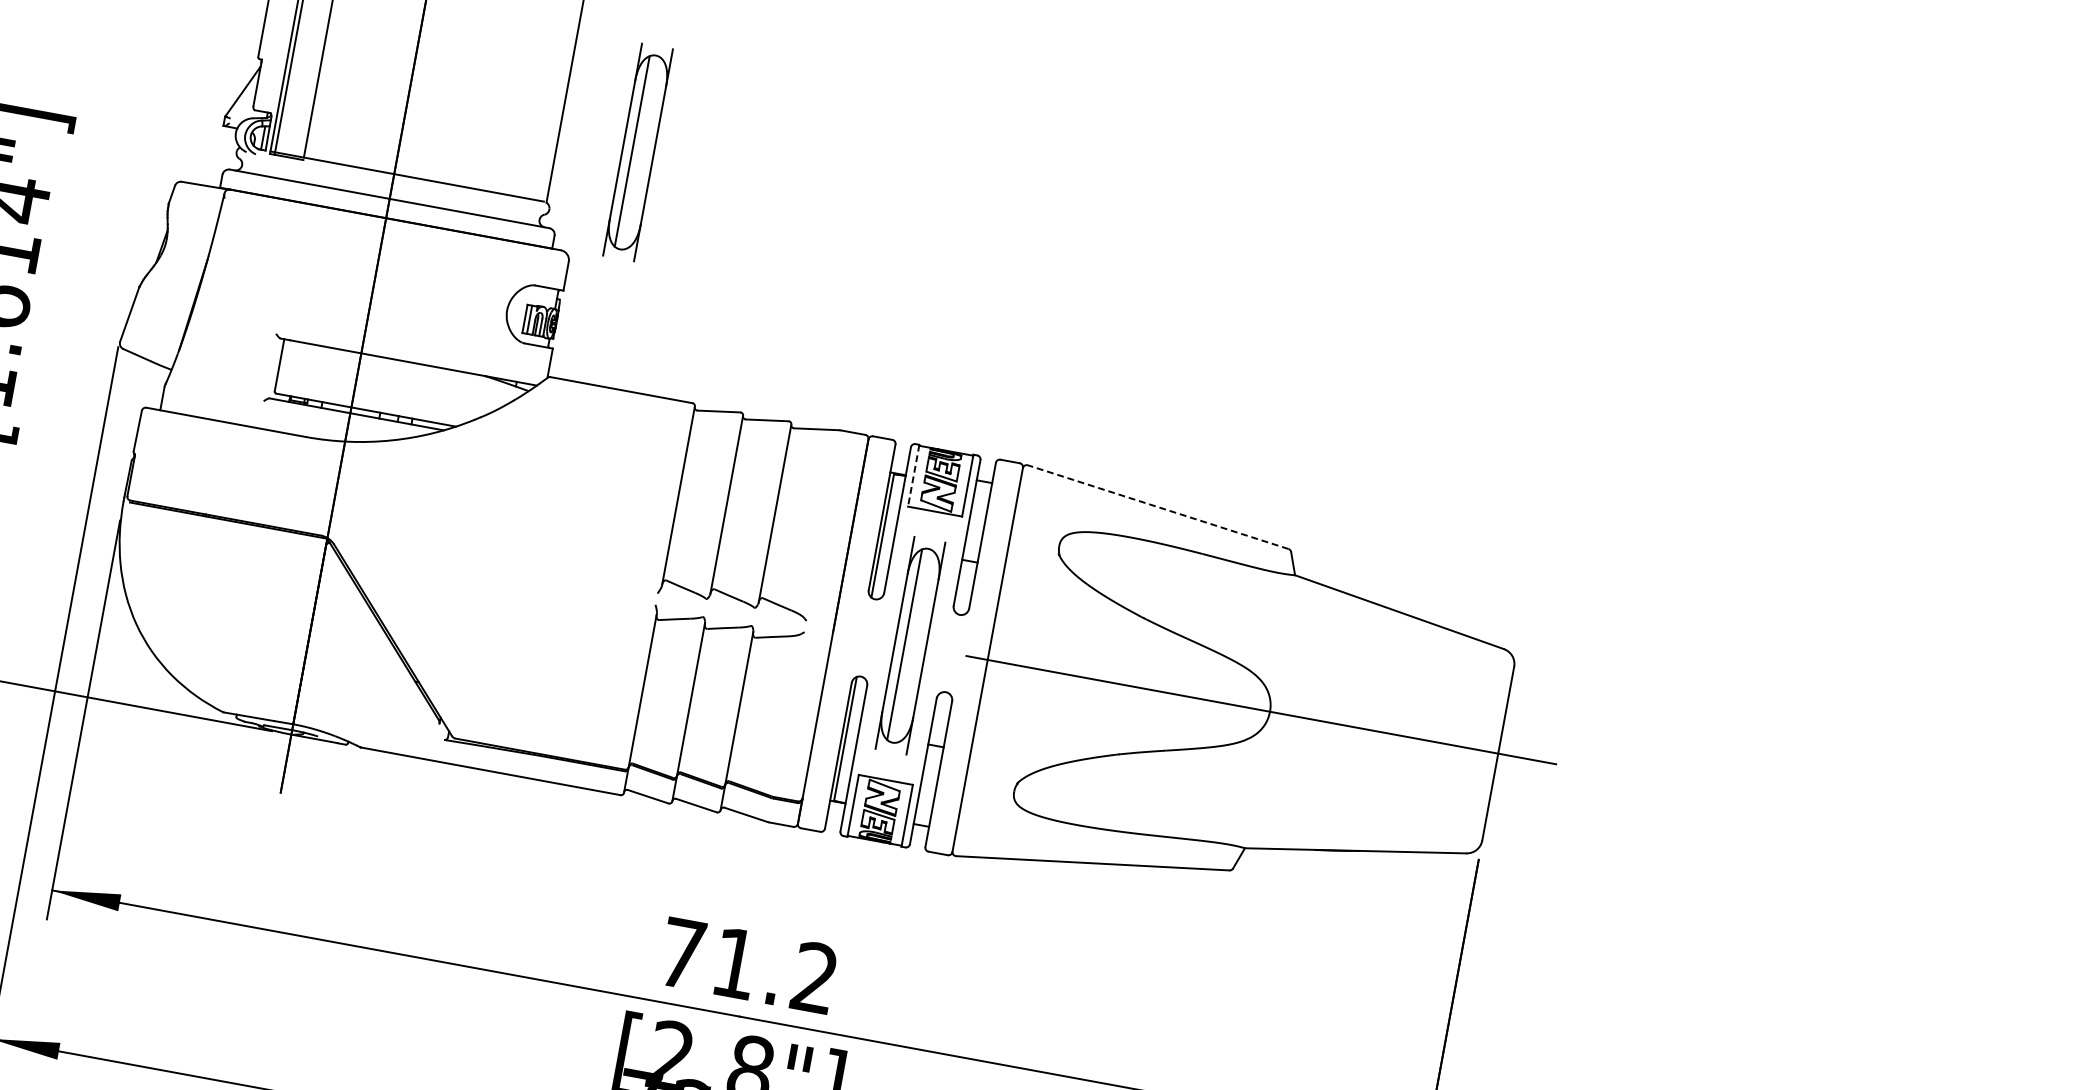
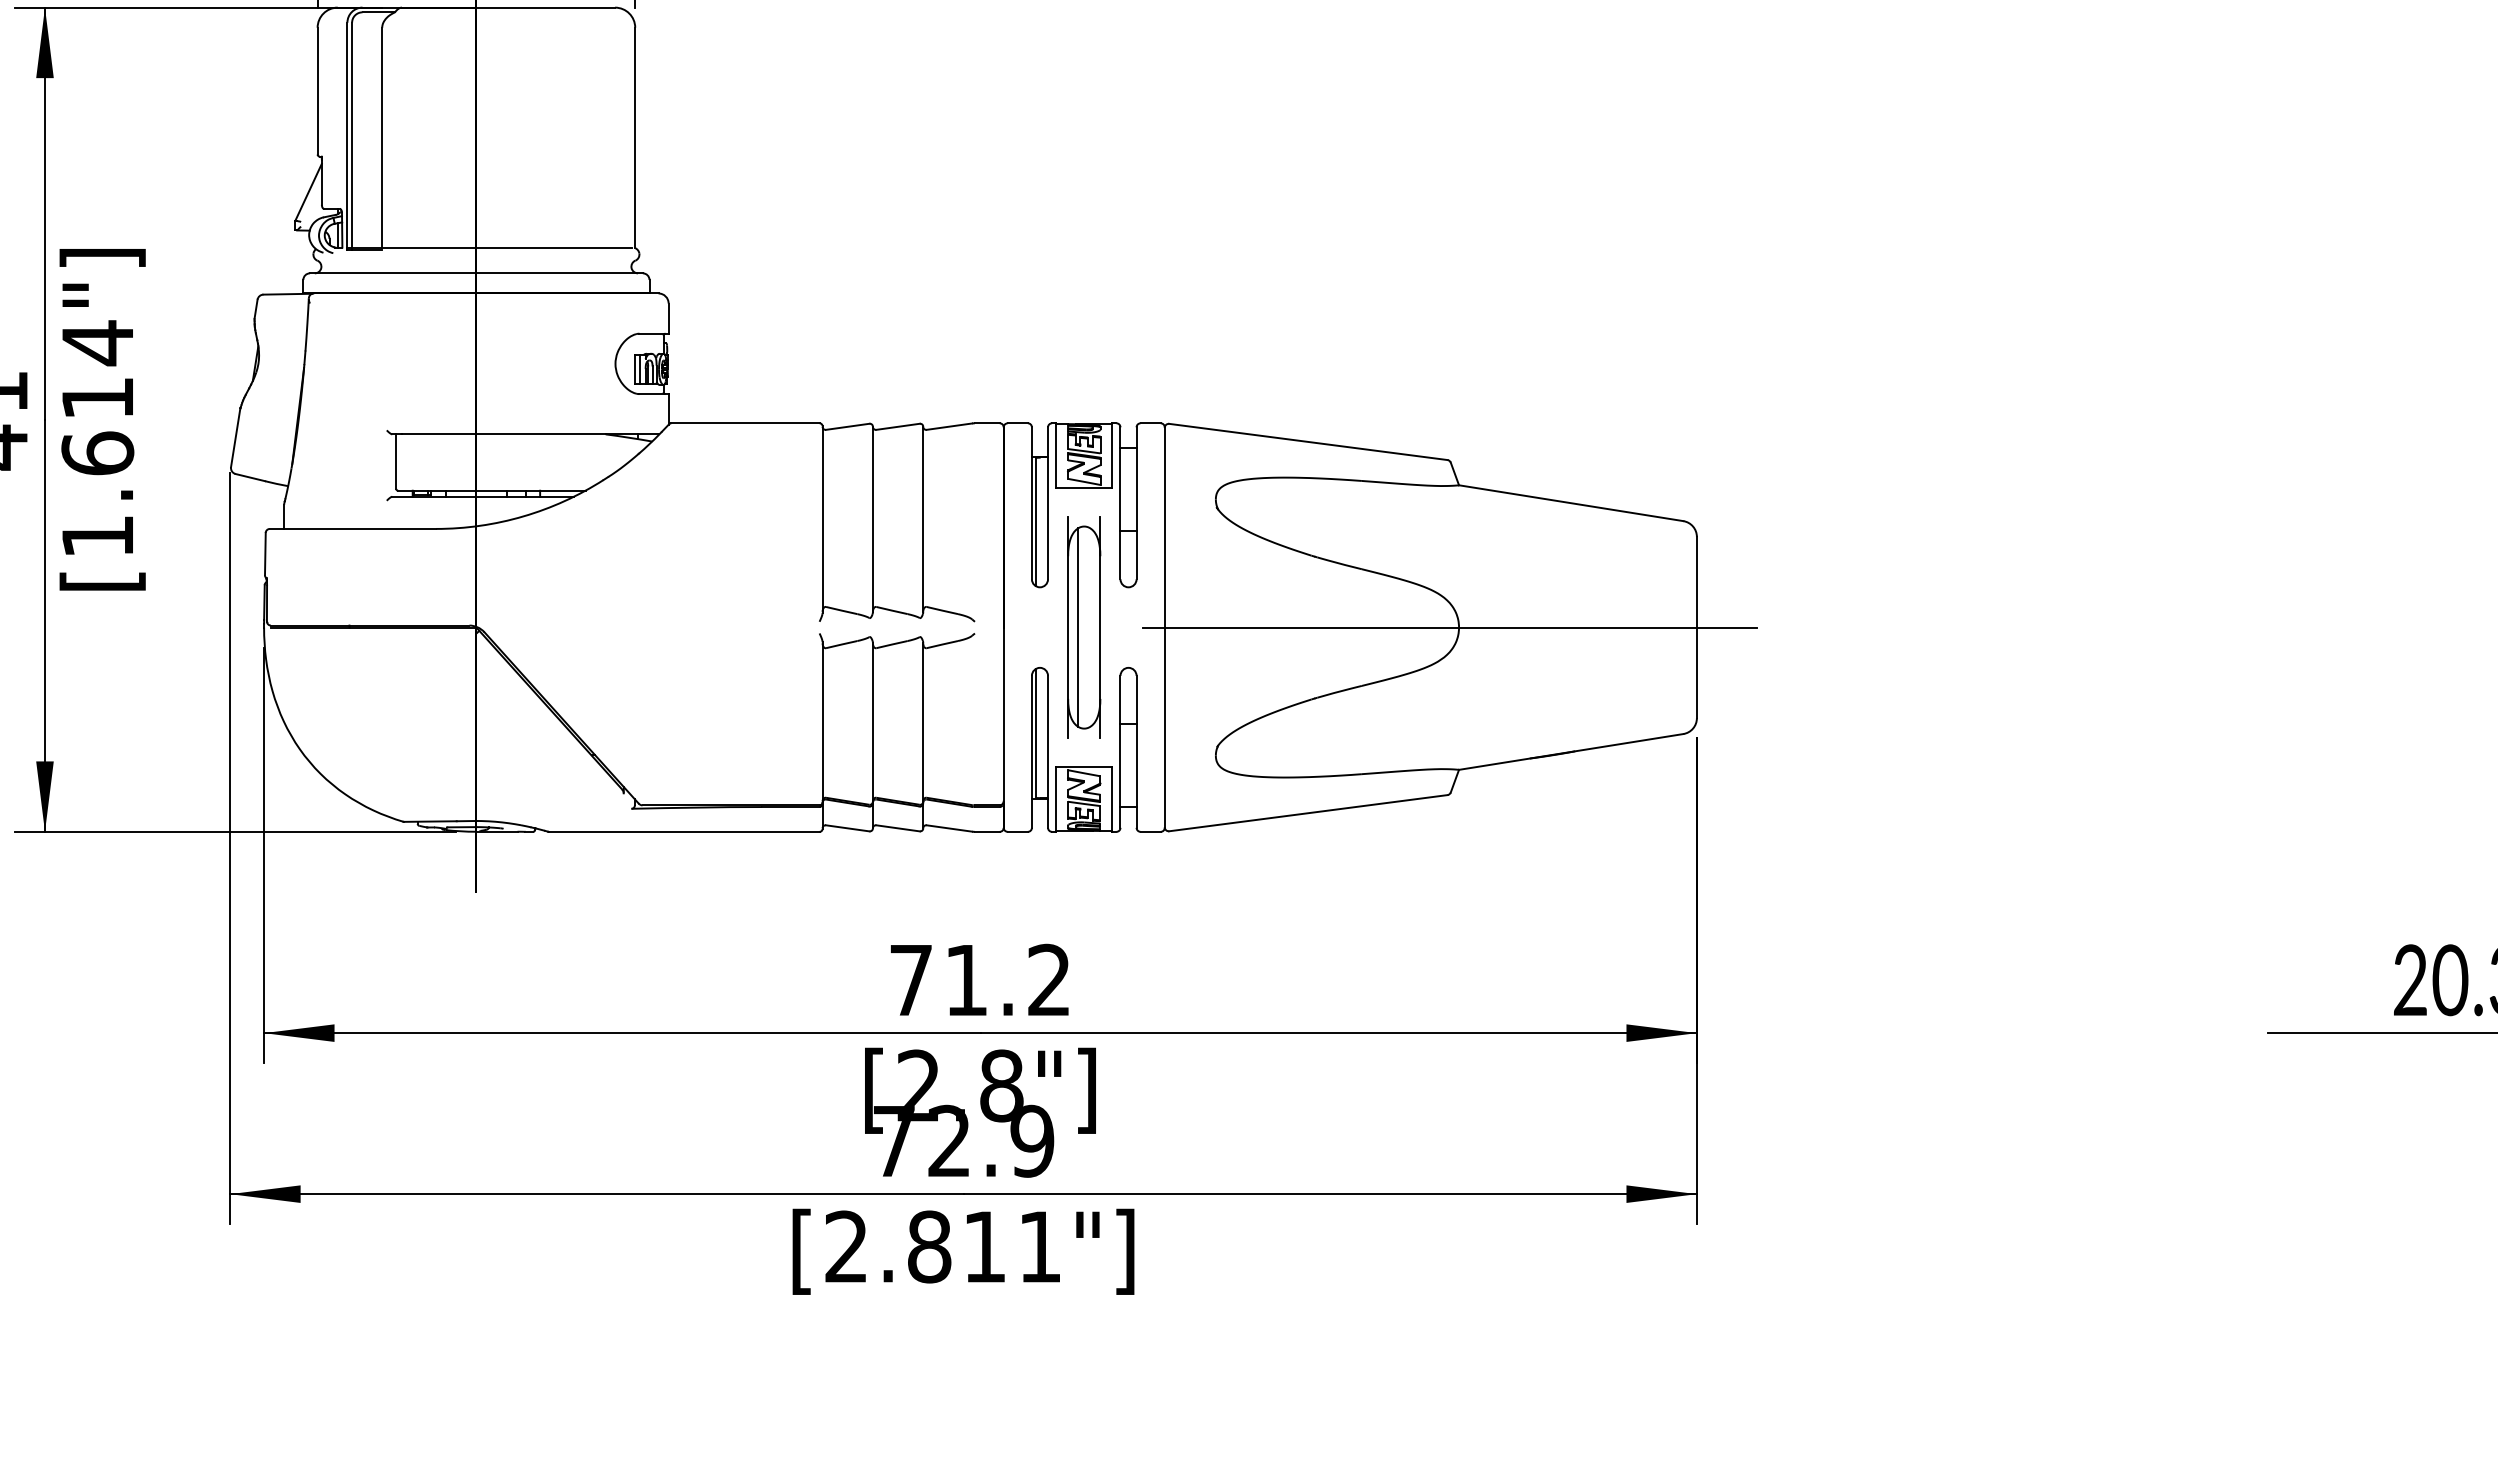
part: (638, 152) -> (718, 180), removed
line: (913, 476) -> (1056, 456), dashed -> solid
line: (1157, 506) -> (1307, 441), dashed -> solid

